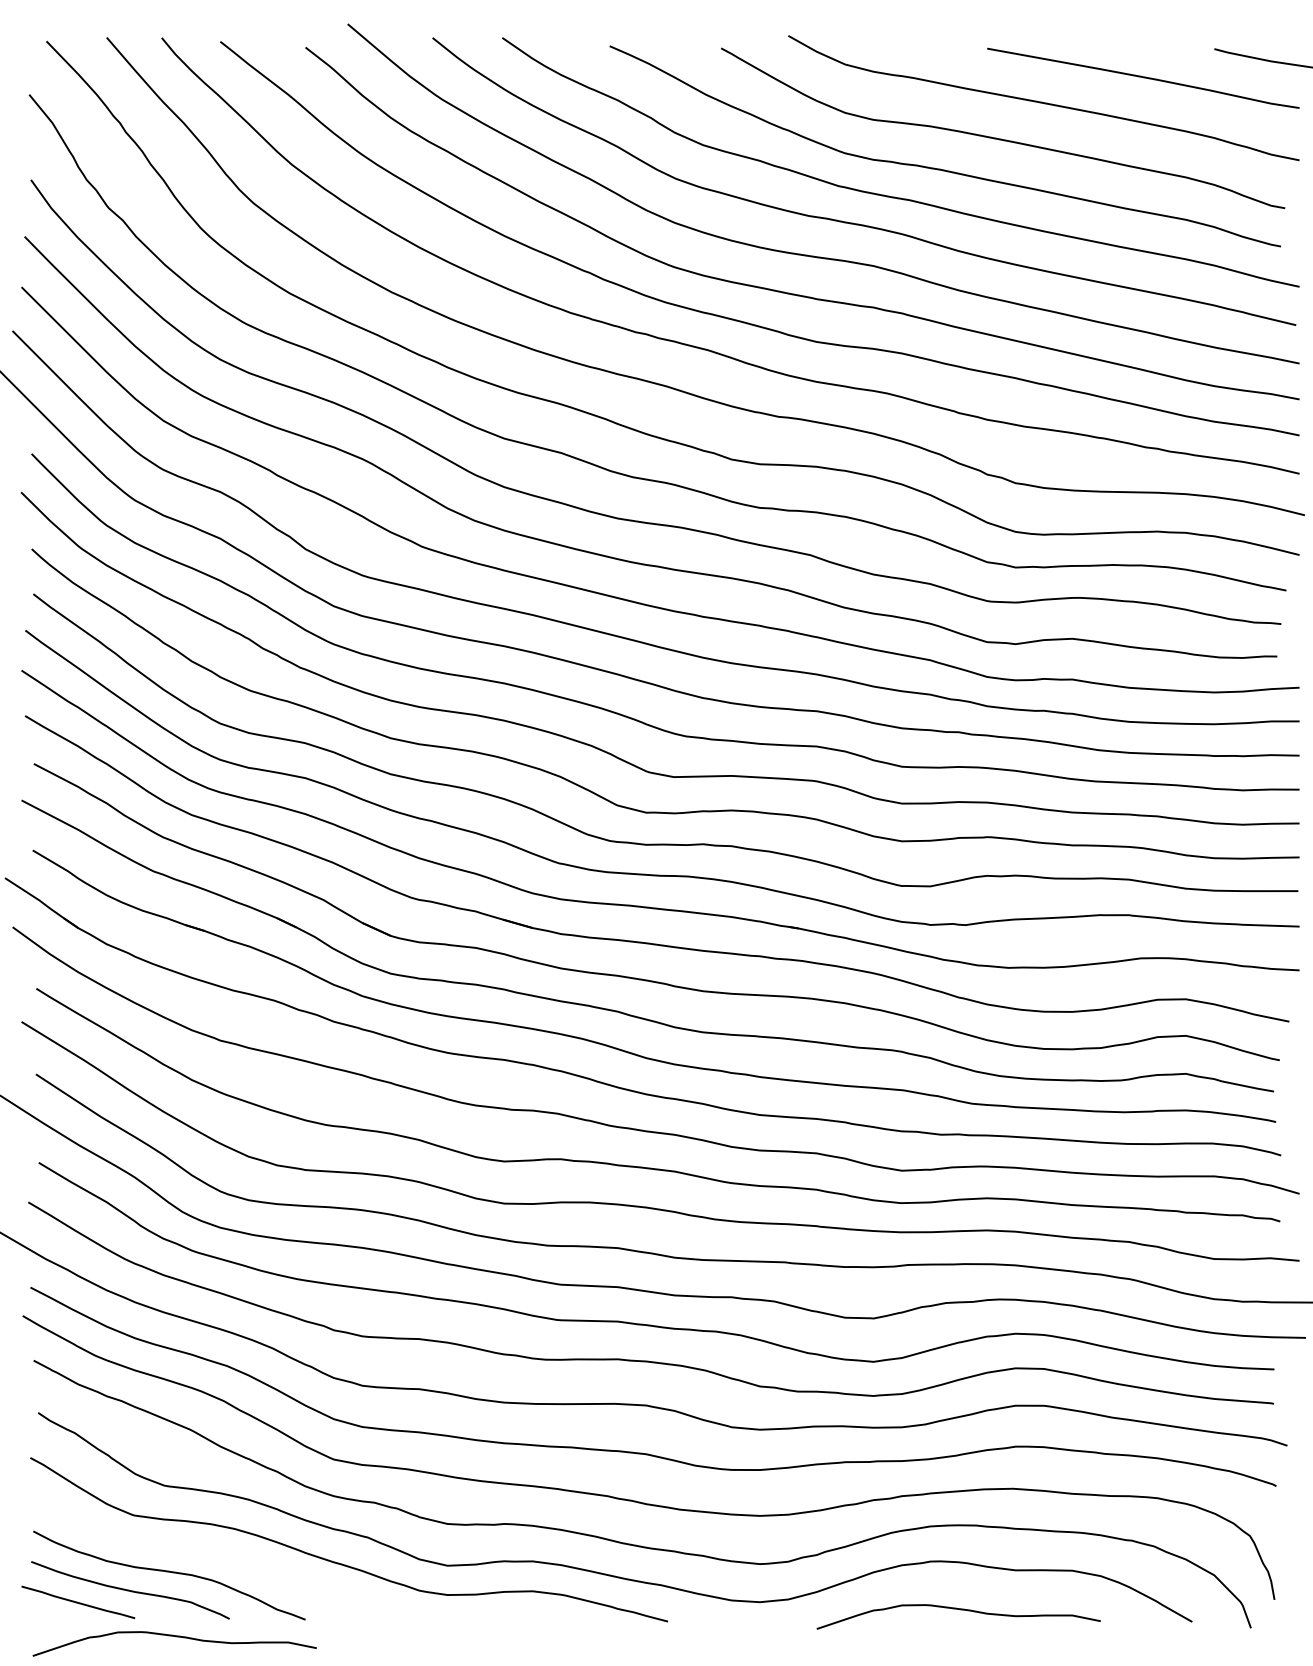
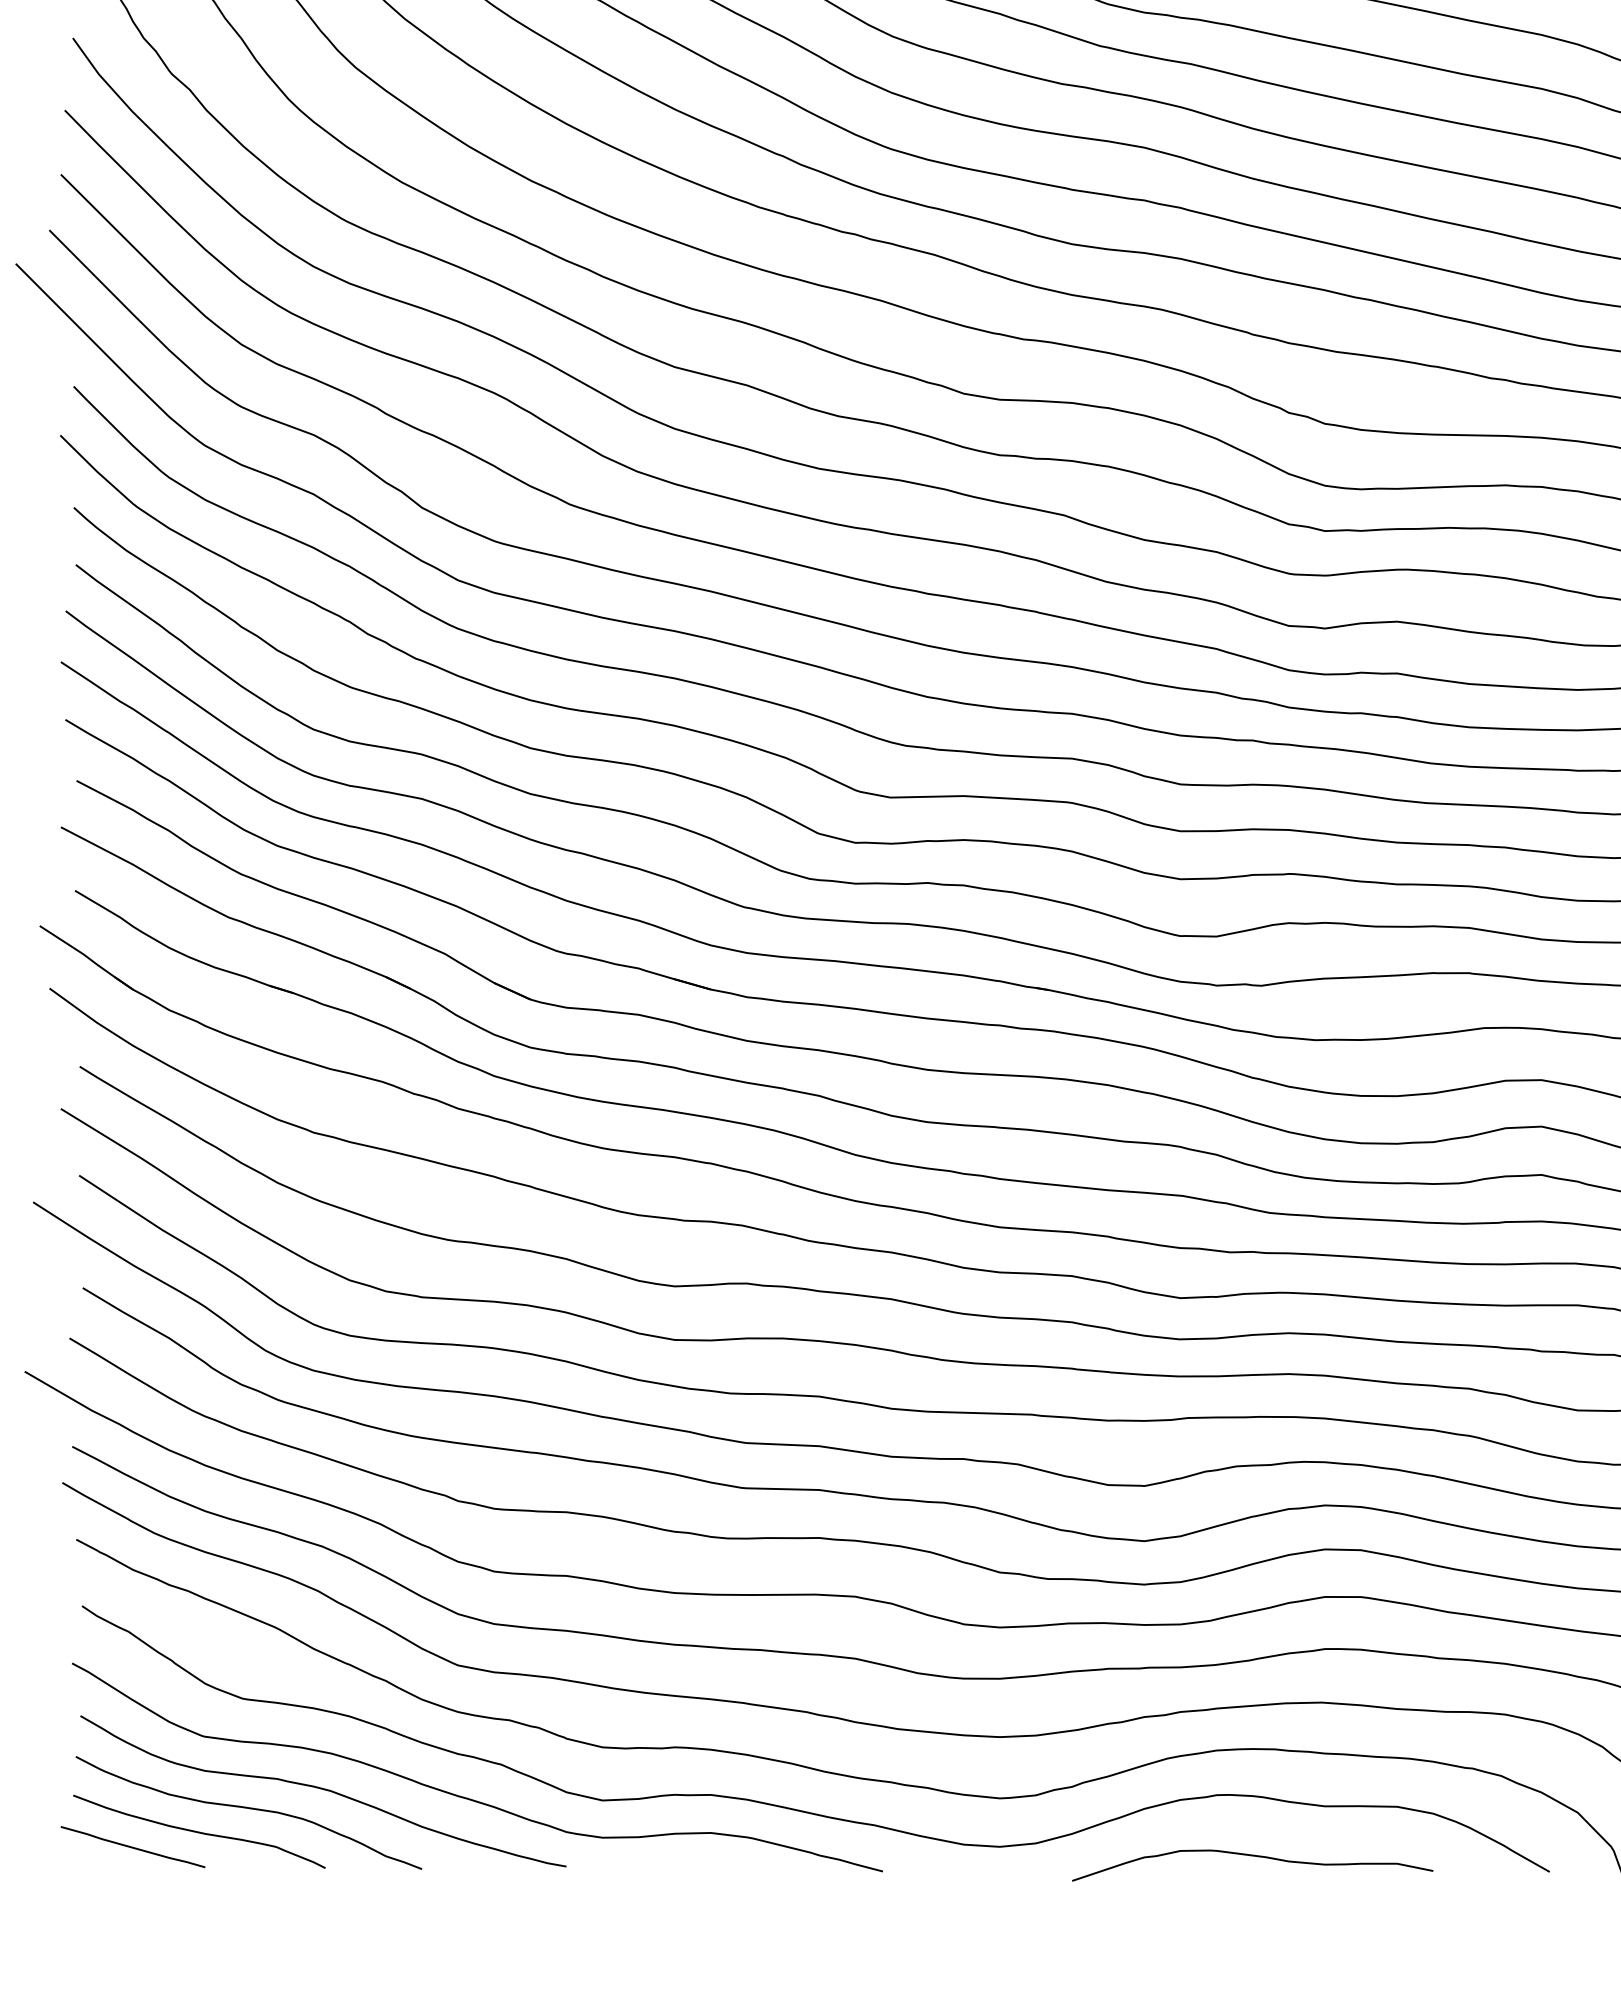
curve: (227, 1557) -> (322, 1789), added
curve: (176, 1637) -> (257, 1891), removed

